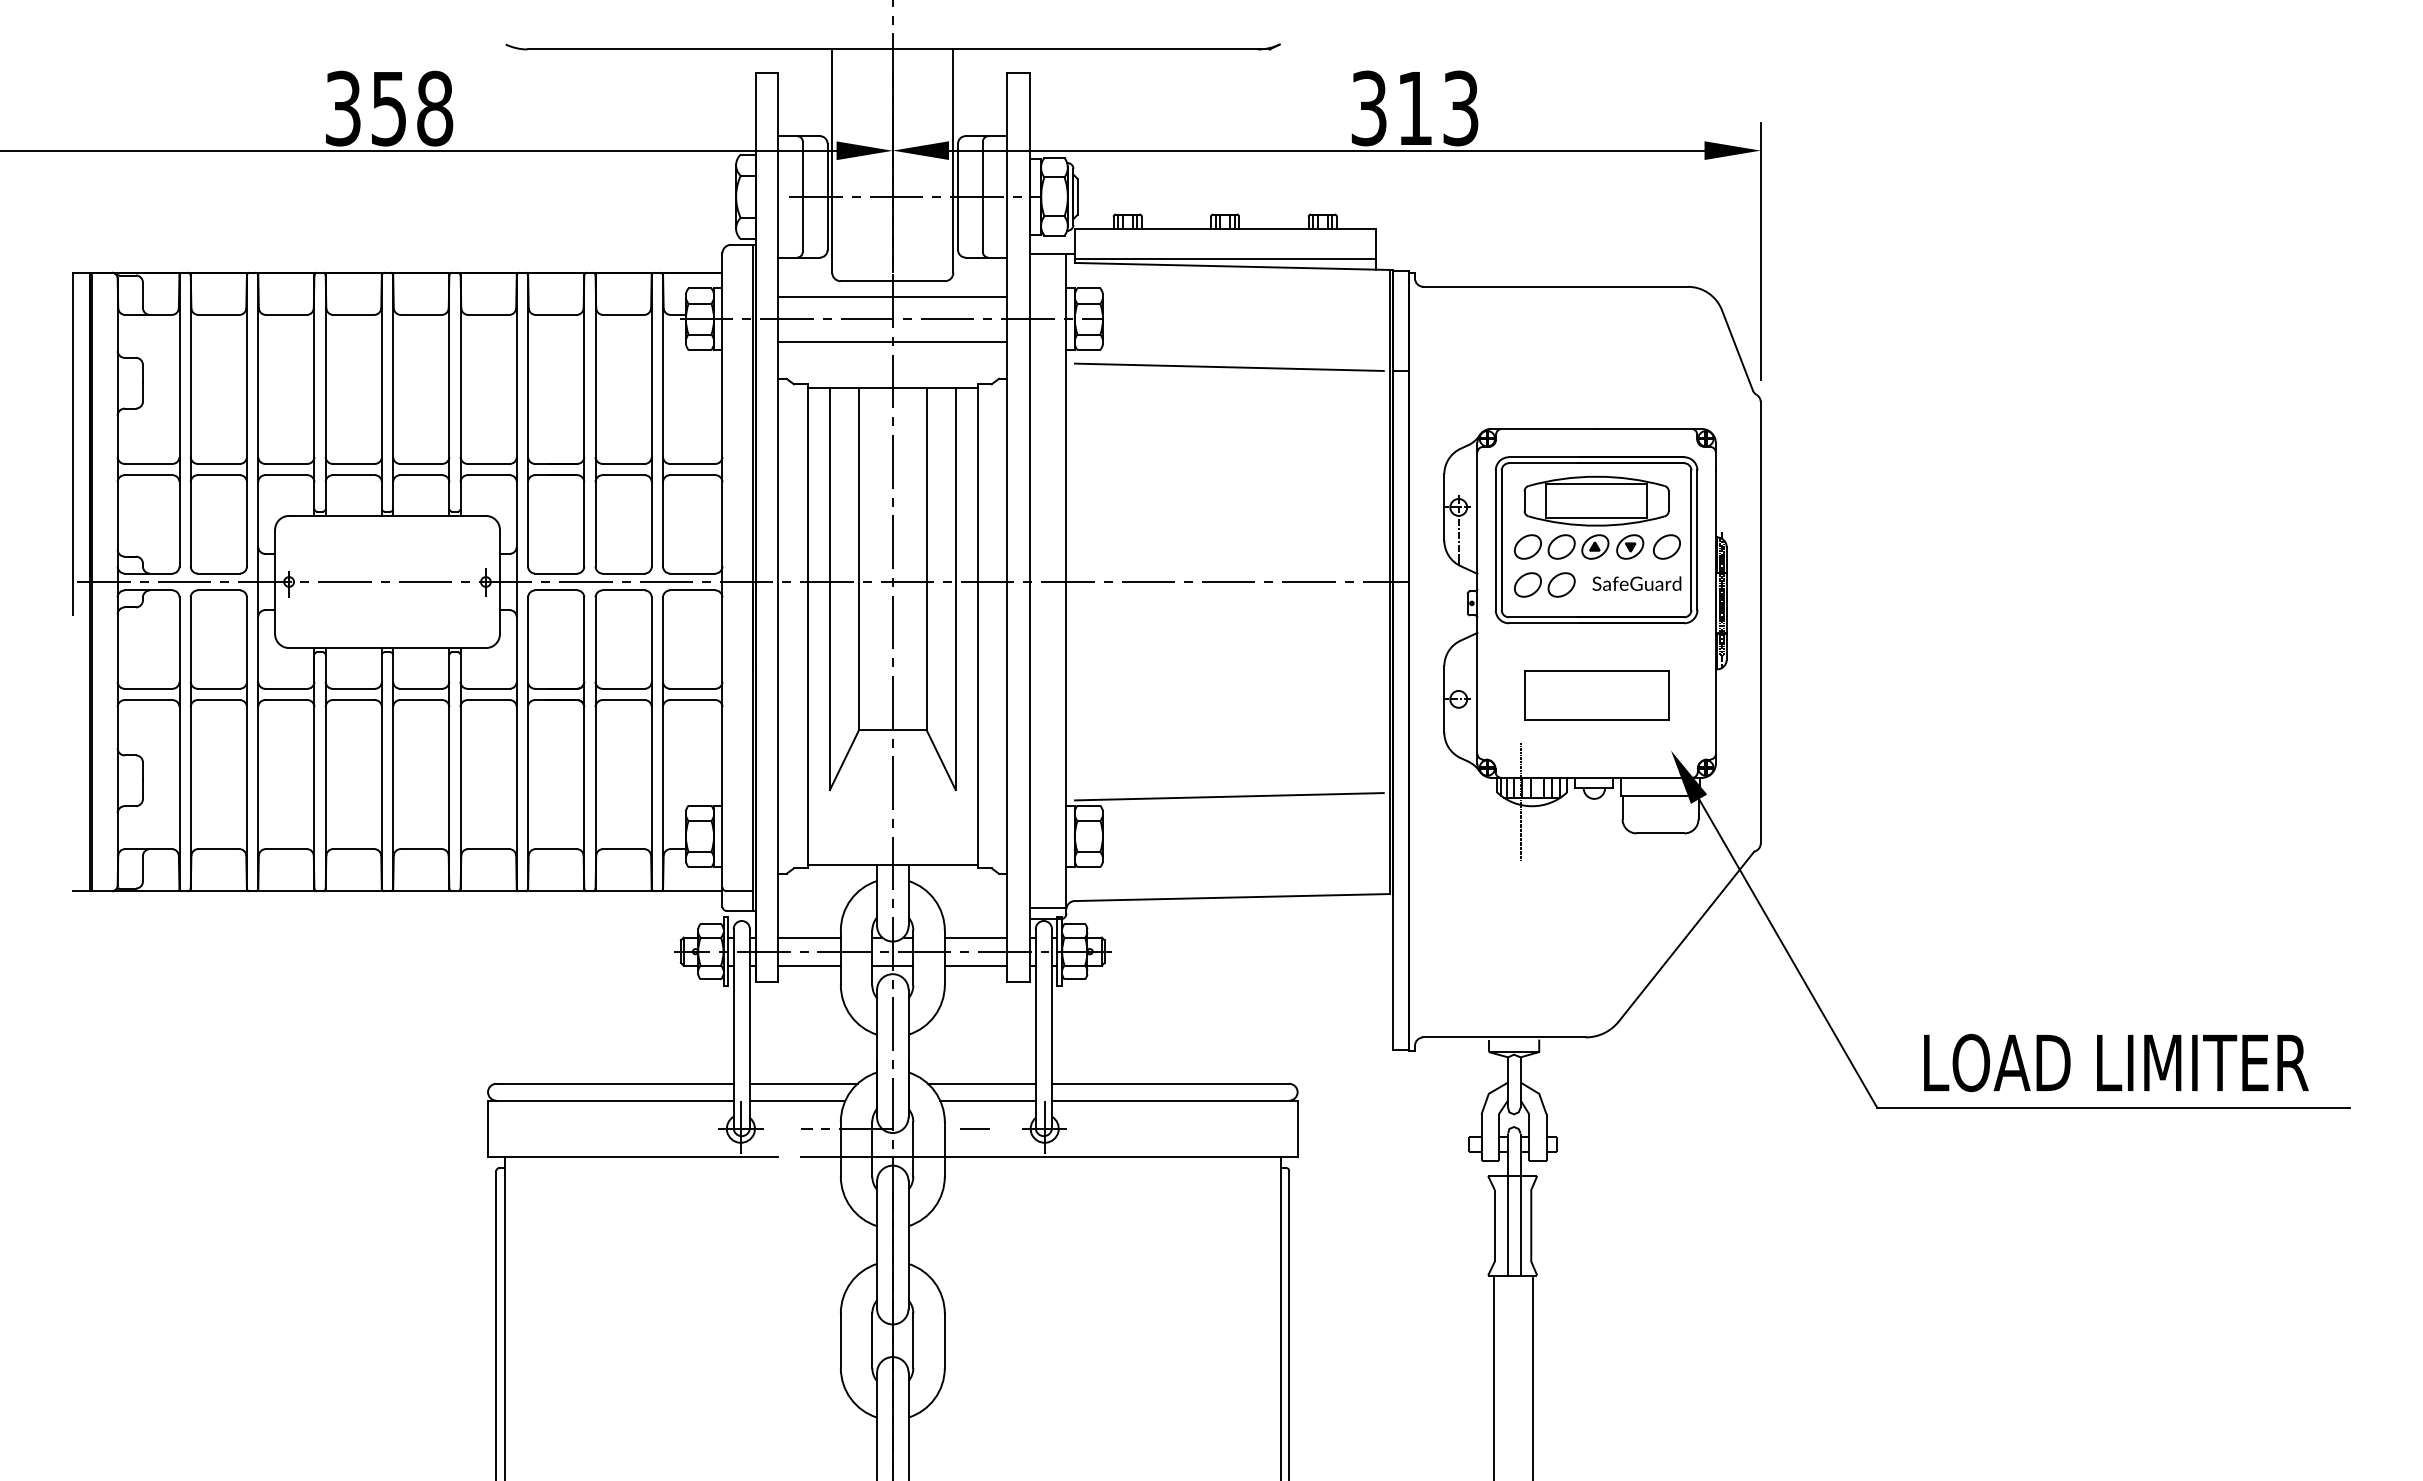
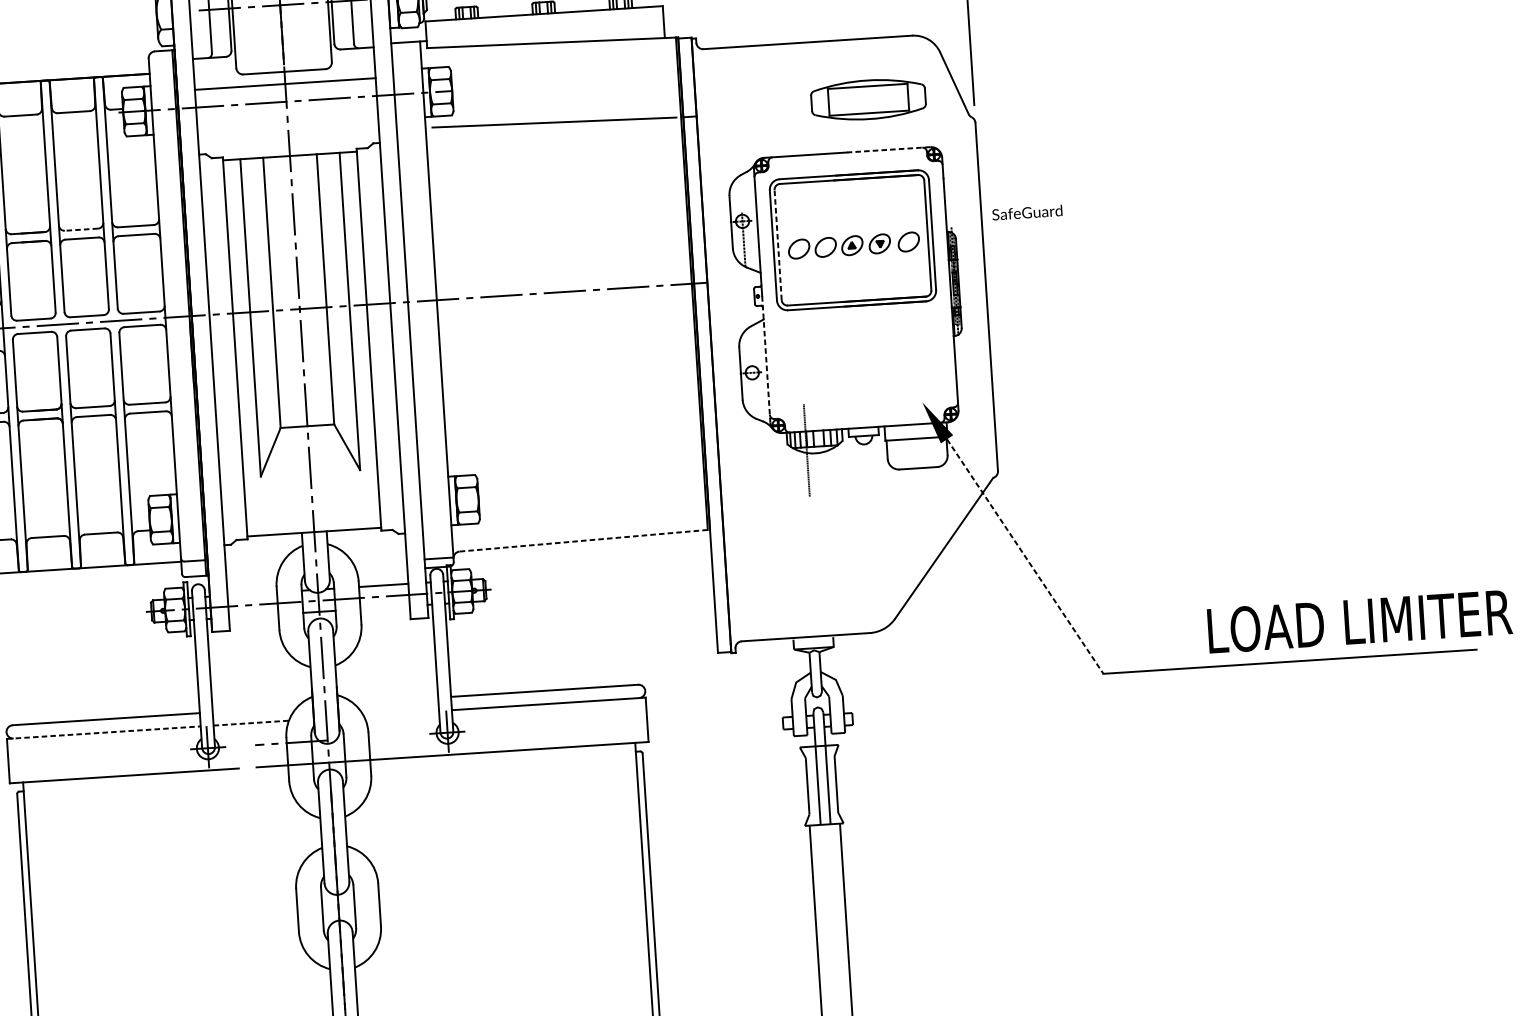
line: (1224, 258) -> (545, 36), removed
line: (892, 341) -> (287, 119), removed
line: (1649, 429) -> (889, 150), solid -> dashed
line: (623, 463) -> (81, 229), solid -> dashed
part: (1596, 500) -> (868, 99), moved
line: (1501, 540) -> (777, 245), solid -> dashed
text: (1636, 583) -> (1026, 212), moved
part: (1544, 584) -> (814, 277), removed
line: (1477, 684) -> (766, 360), solid -> dashed
part: (1596, 695) -> (860, 362), removed
line: (1228, 796) -> (575, 461), removed
line: (1232, 897) -> (583, 540), solid -> dashed
line: (809, 937) -> (252, 593), removed
line: (1788, 954) -> (1025, 557), solid -> dashed
line: (809, 965) -> (253, 615), removed
line: (975, 965) -> (384, 607), removed
text: (2116, 1063) -> (1360, 622), moved
line: (803, 1083) -> (254, 709), removed
line: (981, 1083) -> (395, 700), removed
line: (610, 1100) -> (103, 732), solid -> dashed
line: (797, 1100) -> (251, 723), solid -> dashed
line: (987, 1100) -> (401, 713), removed
line: (975, 1128) -> (392, 736), removed

